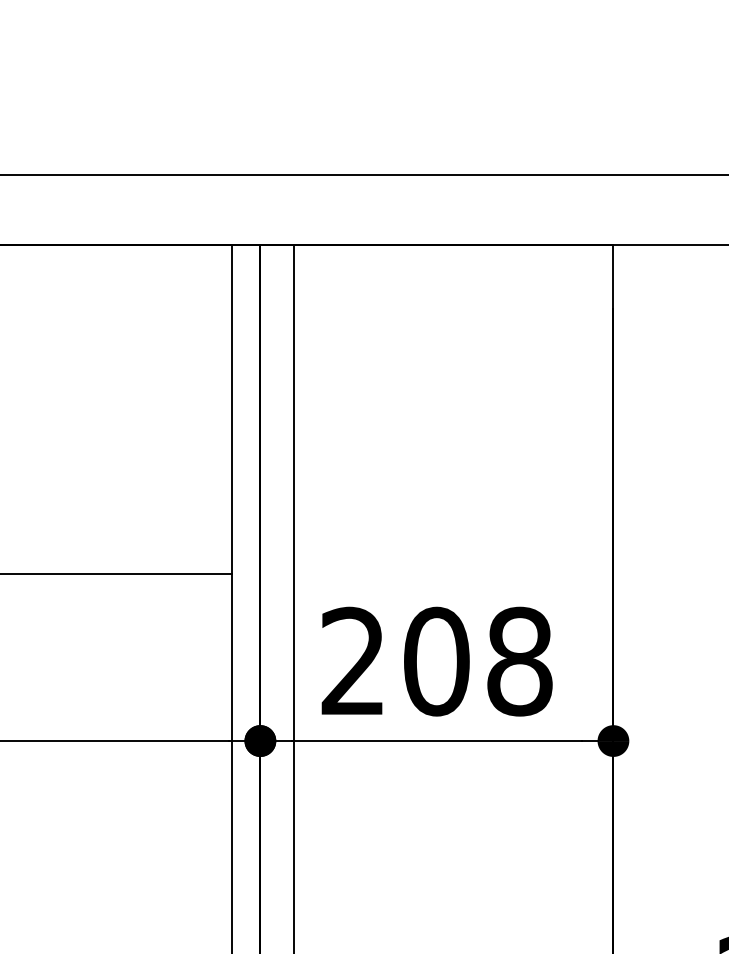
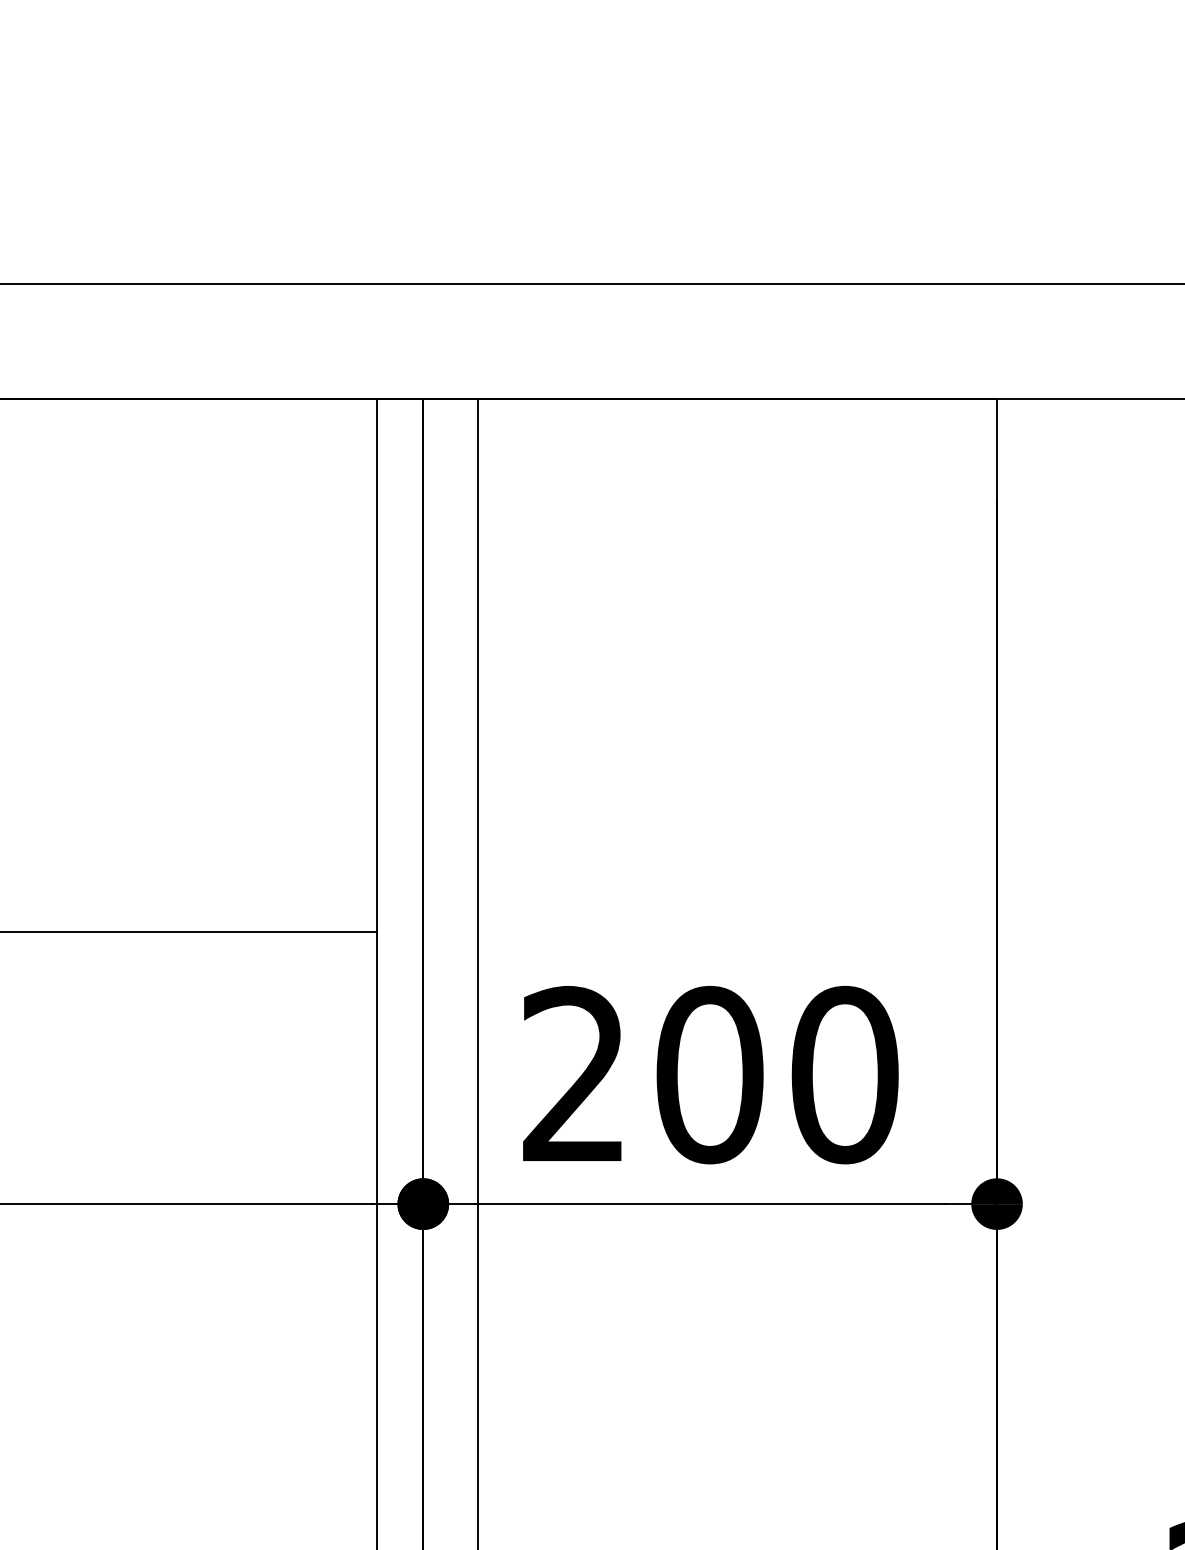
text: (519, 661) -> (844, 1074), 208 -> 200

